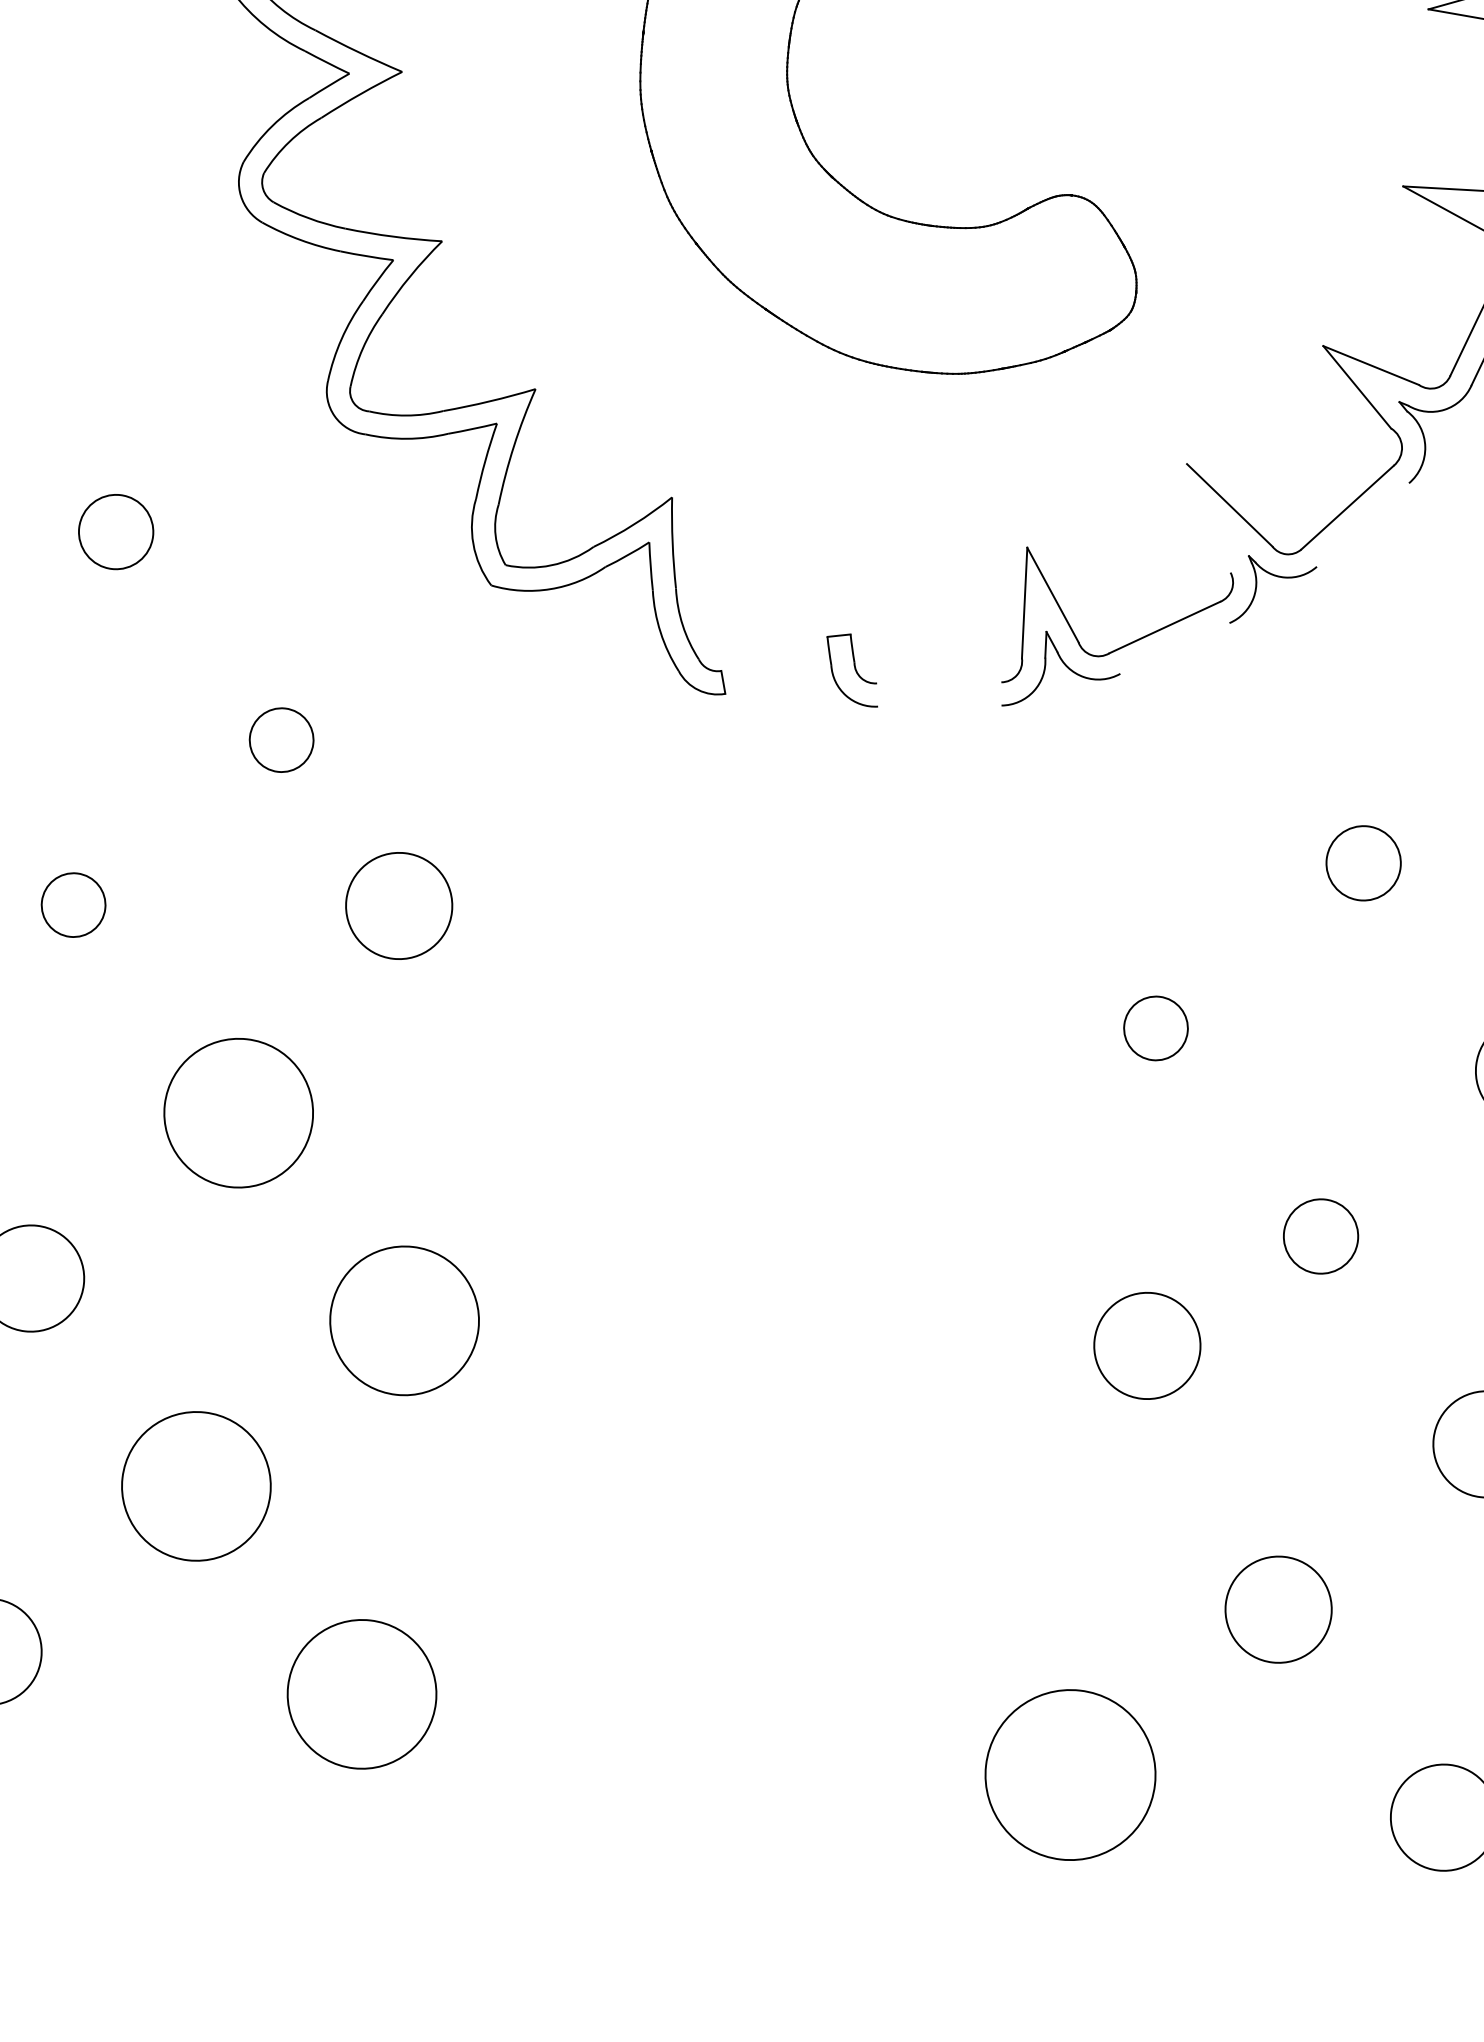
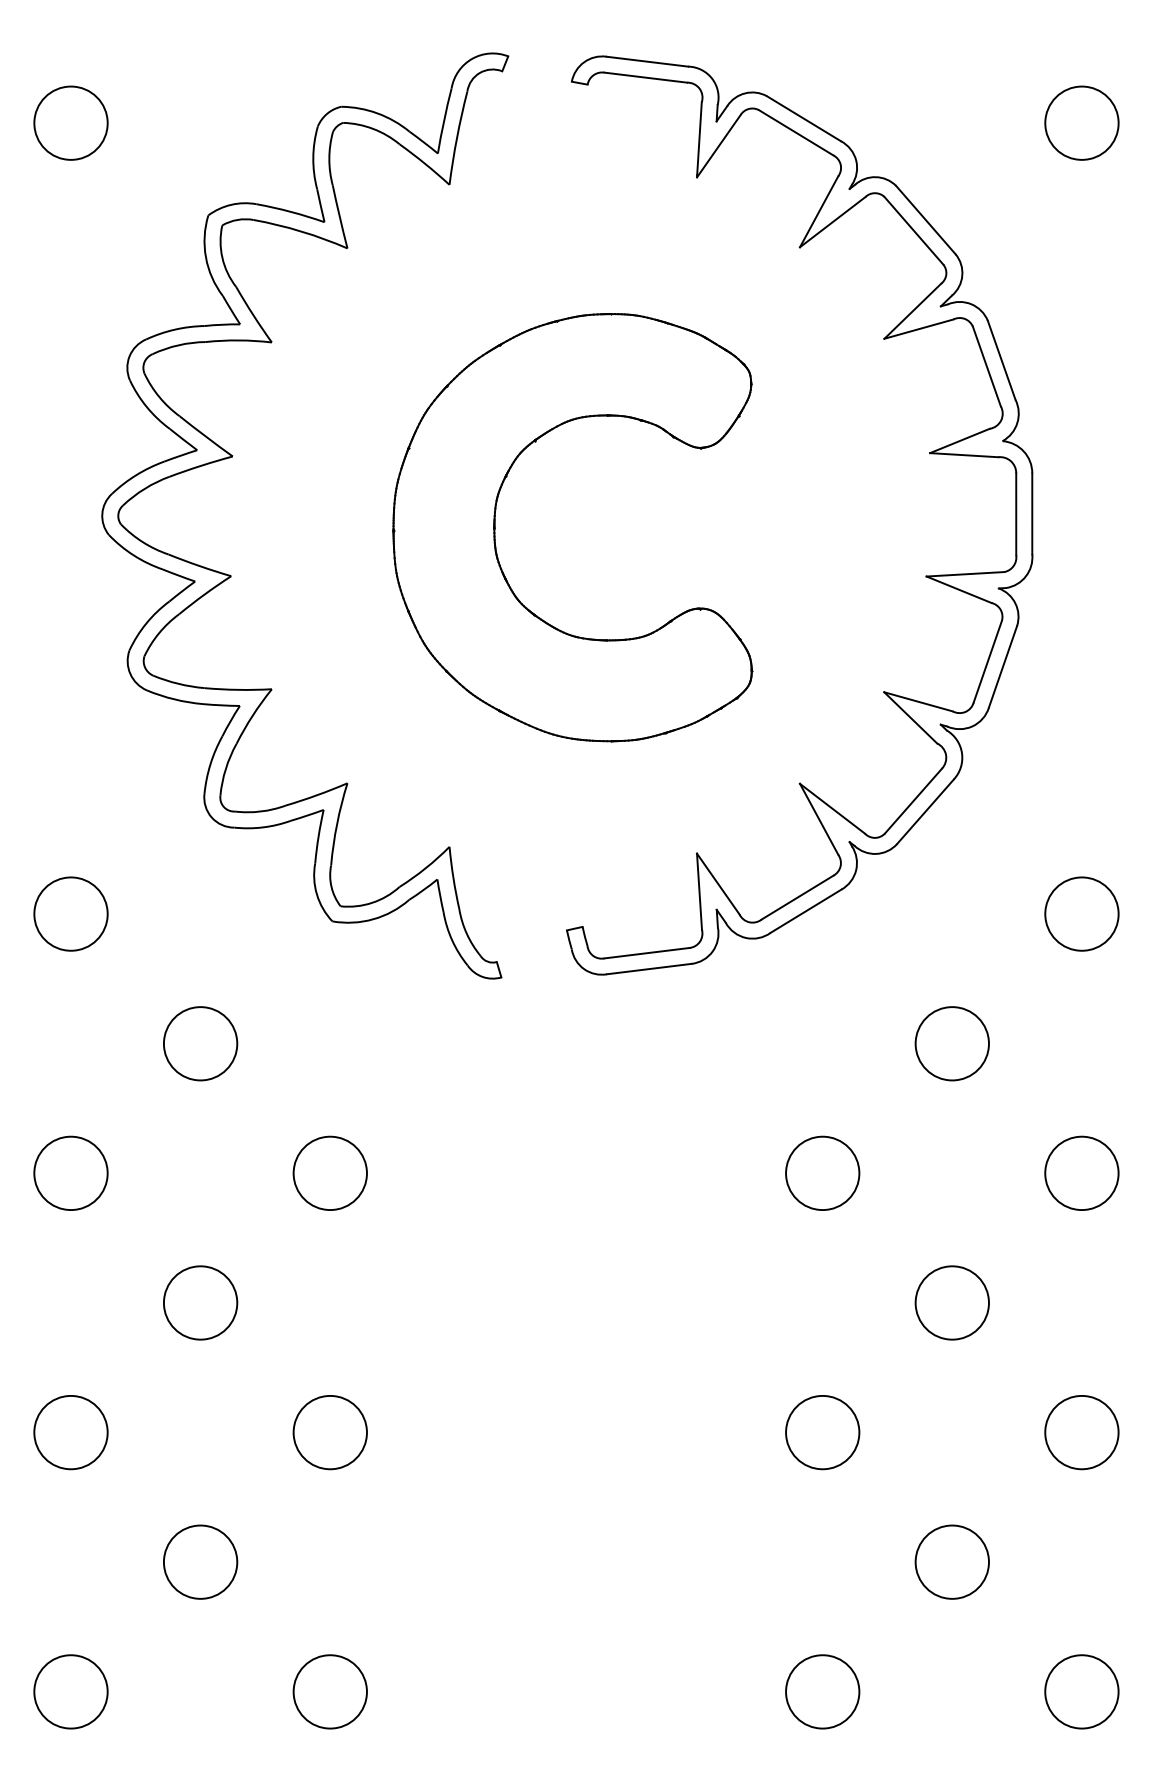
line: (1209, 517) -> (819, 818), added
line: (1363, 524) -> (925, 811), added
circle: (115, 531) -> (70, 913), size x1.43
line: (1174, 647) -> (805, 910), added
line: (938, 681) -> (646, 952), added
line: (940, 705) -> (649, 968), added
circle: (281, 739) -> (200, 1043), size x1.67
circle: (1362, 862) -> (951, 1043), size x1.43
circle: (73, 904) -> (70, 1172), size x1.67
circle: (398, 904) -> (329, 1172), moved
circle: (1155, 1027) -> (822, 1172), size x1.67
circle: (238, 1112) -> (200, 1302), size x0.71
circle: (1320, 1235) -> (951, 1302), size x1.43
circle: (403, 1320) -> (329, 1432), size x0.71
circle: (1147, 1345) -> (822, 1432), moved
circle: (196, 1485) -> (200, 1561), size x0.71
circle: (360, 1693) -> (329, 1691), size x0.71
circle: (1070, 1774) -> (822, 1691), size x0.62

